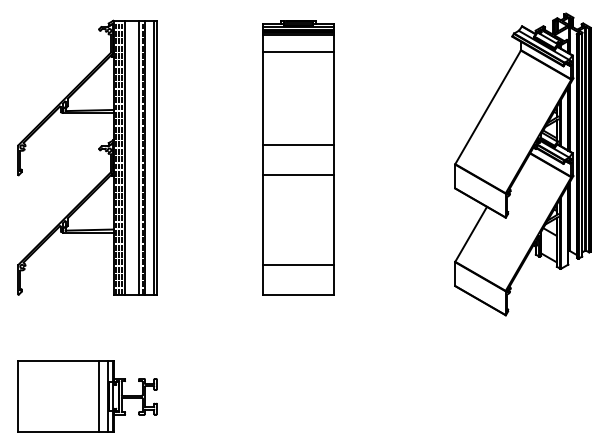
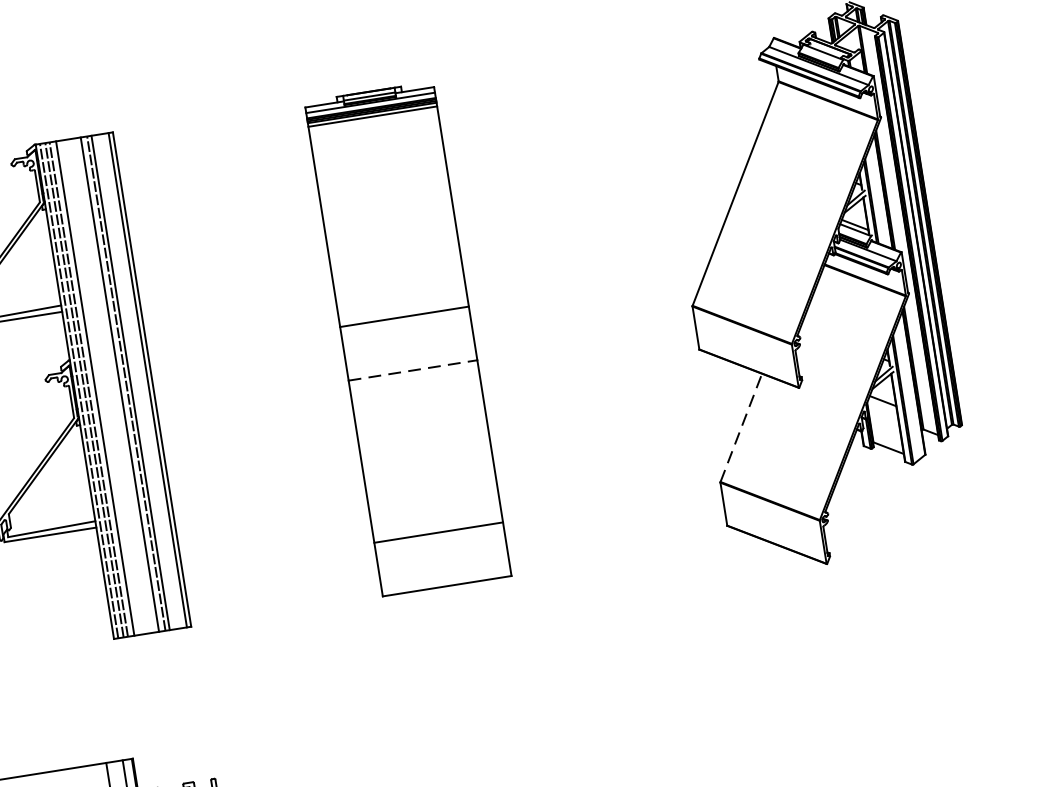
line: (298, 52) -> (377, 149), removed
line: (298, 175) -> (412, 371), solid -> dashed
line: (471, 234) -> (741, 428), solid -> dashed

